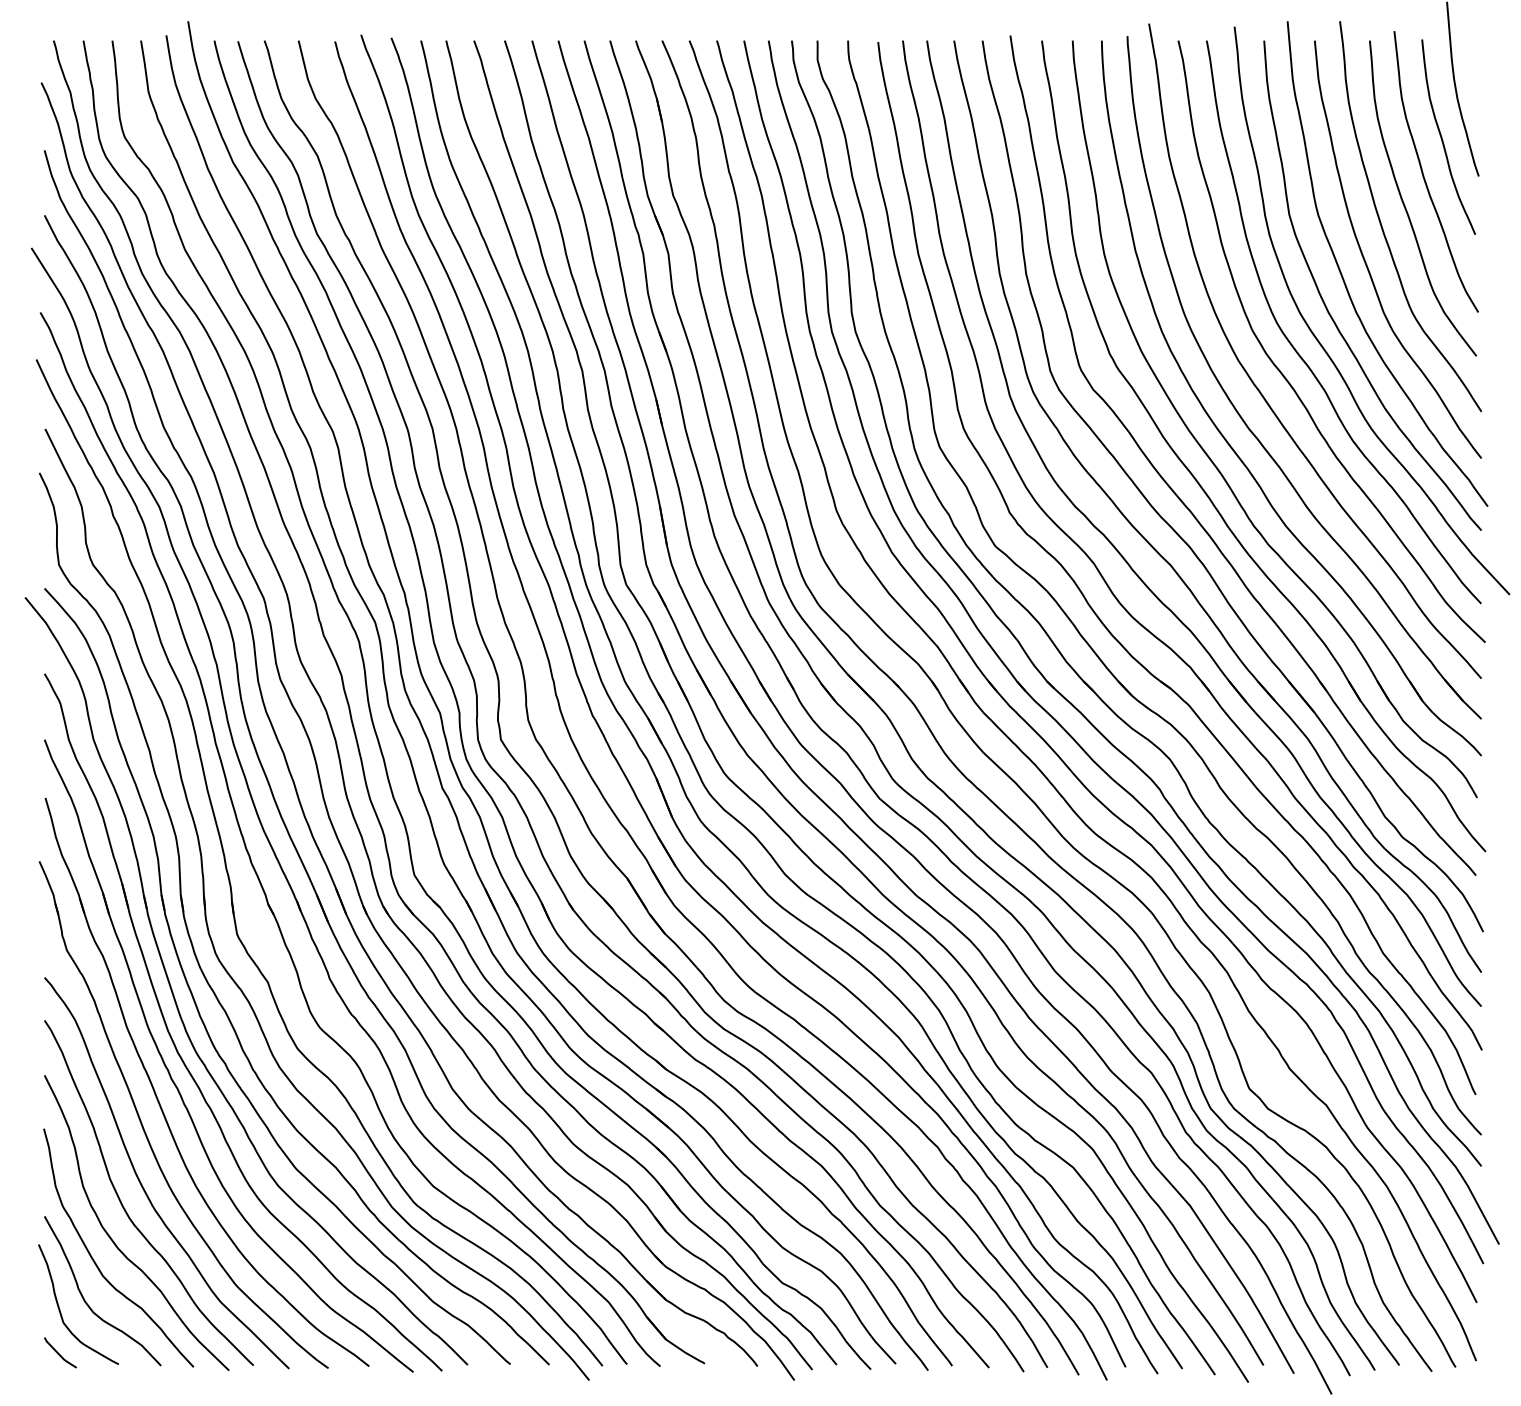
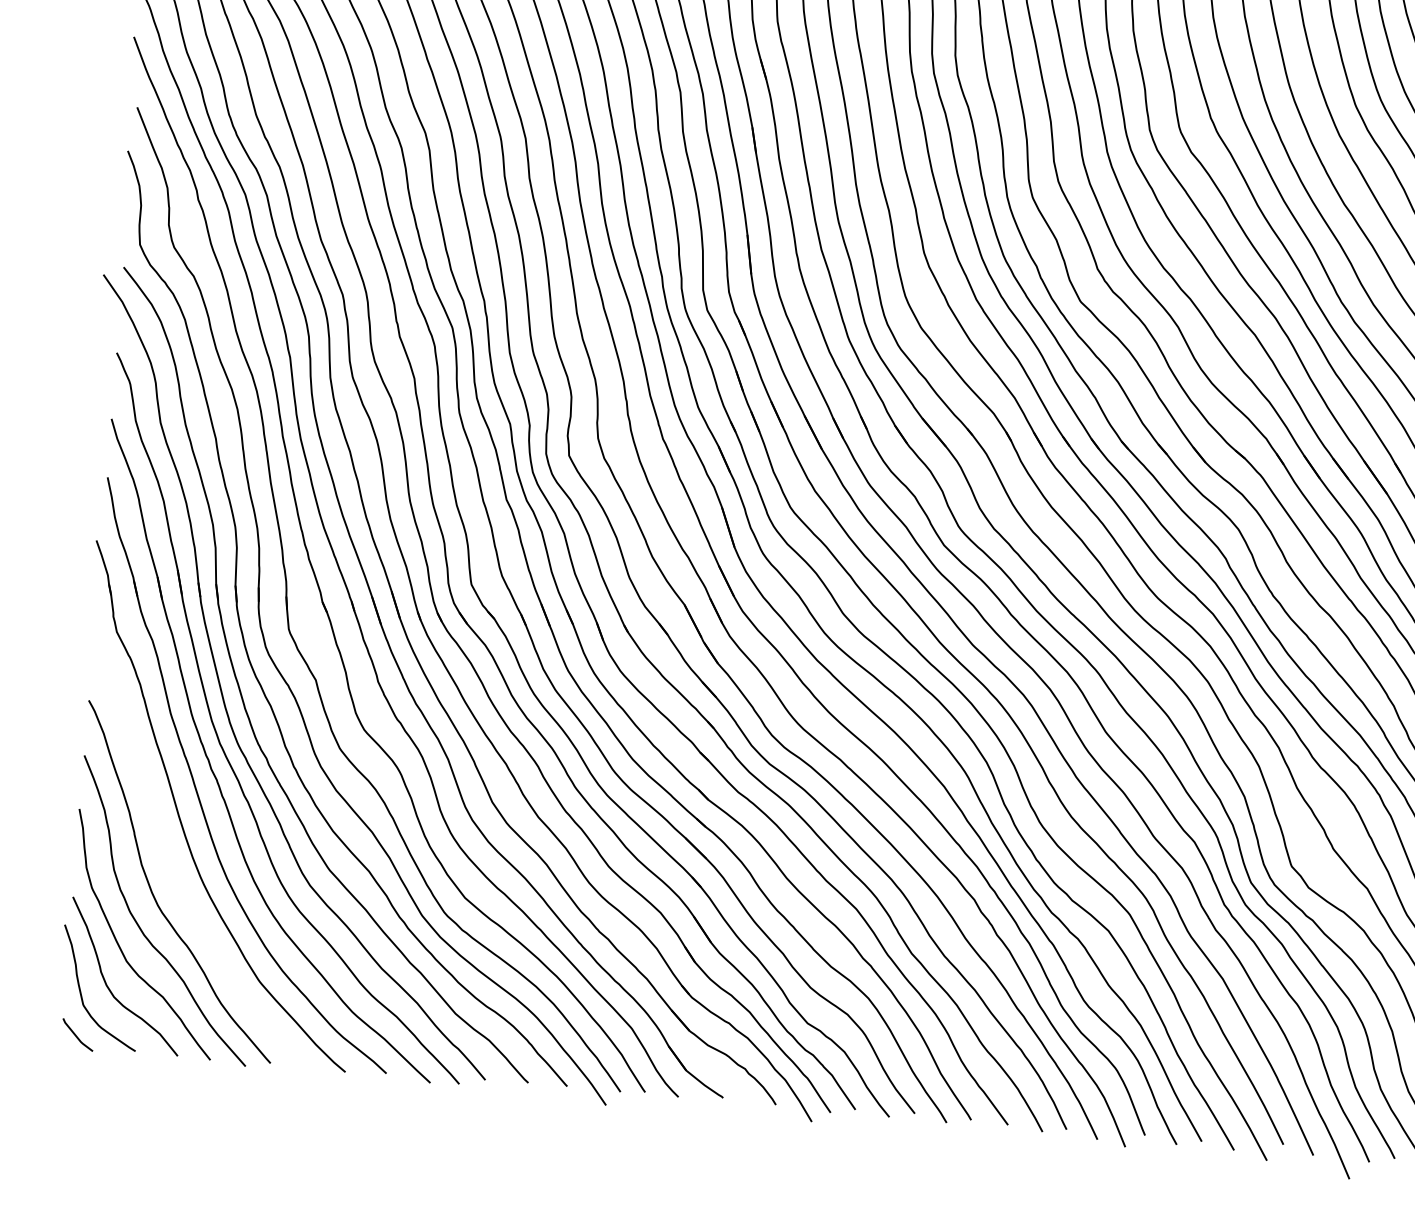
curve: (142, 1184) -> (173, 872), removed

